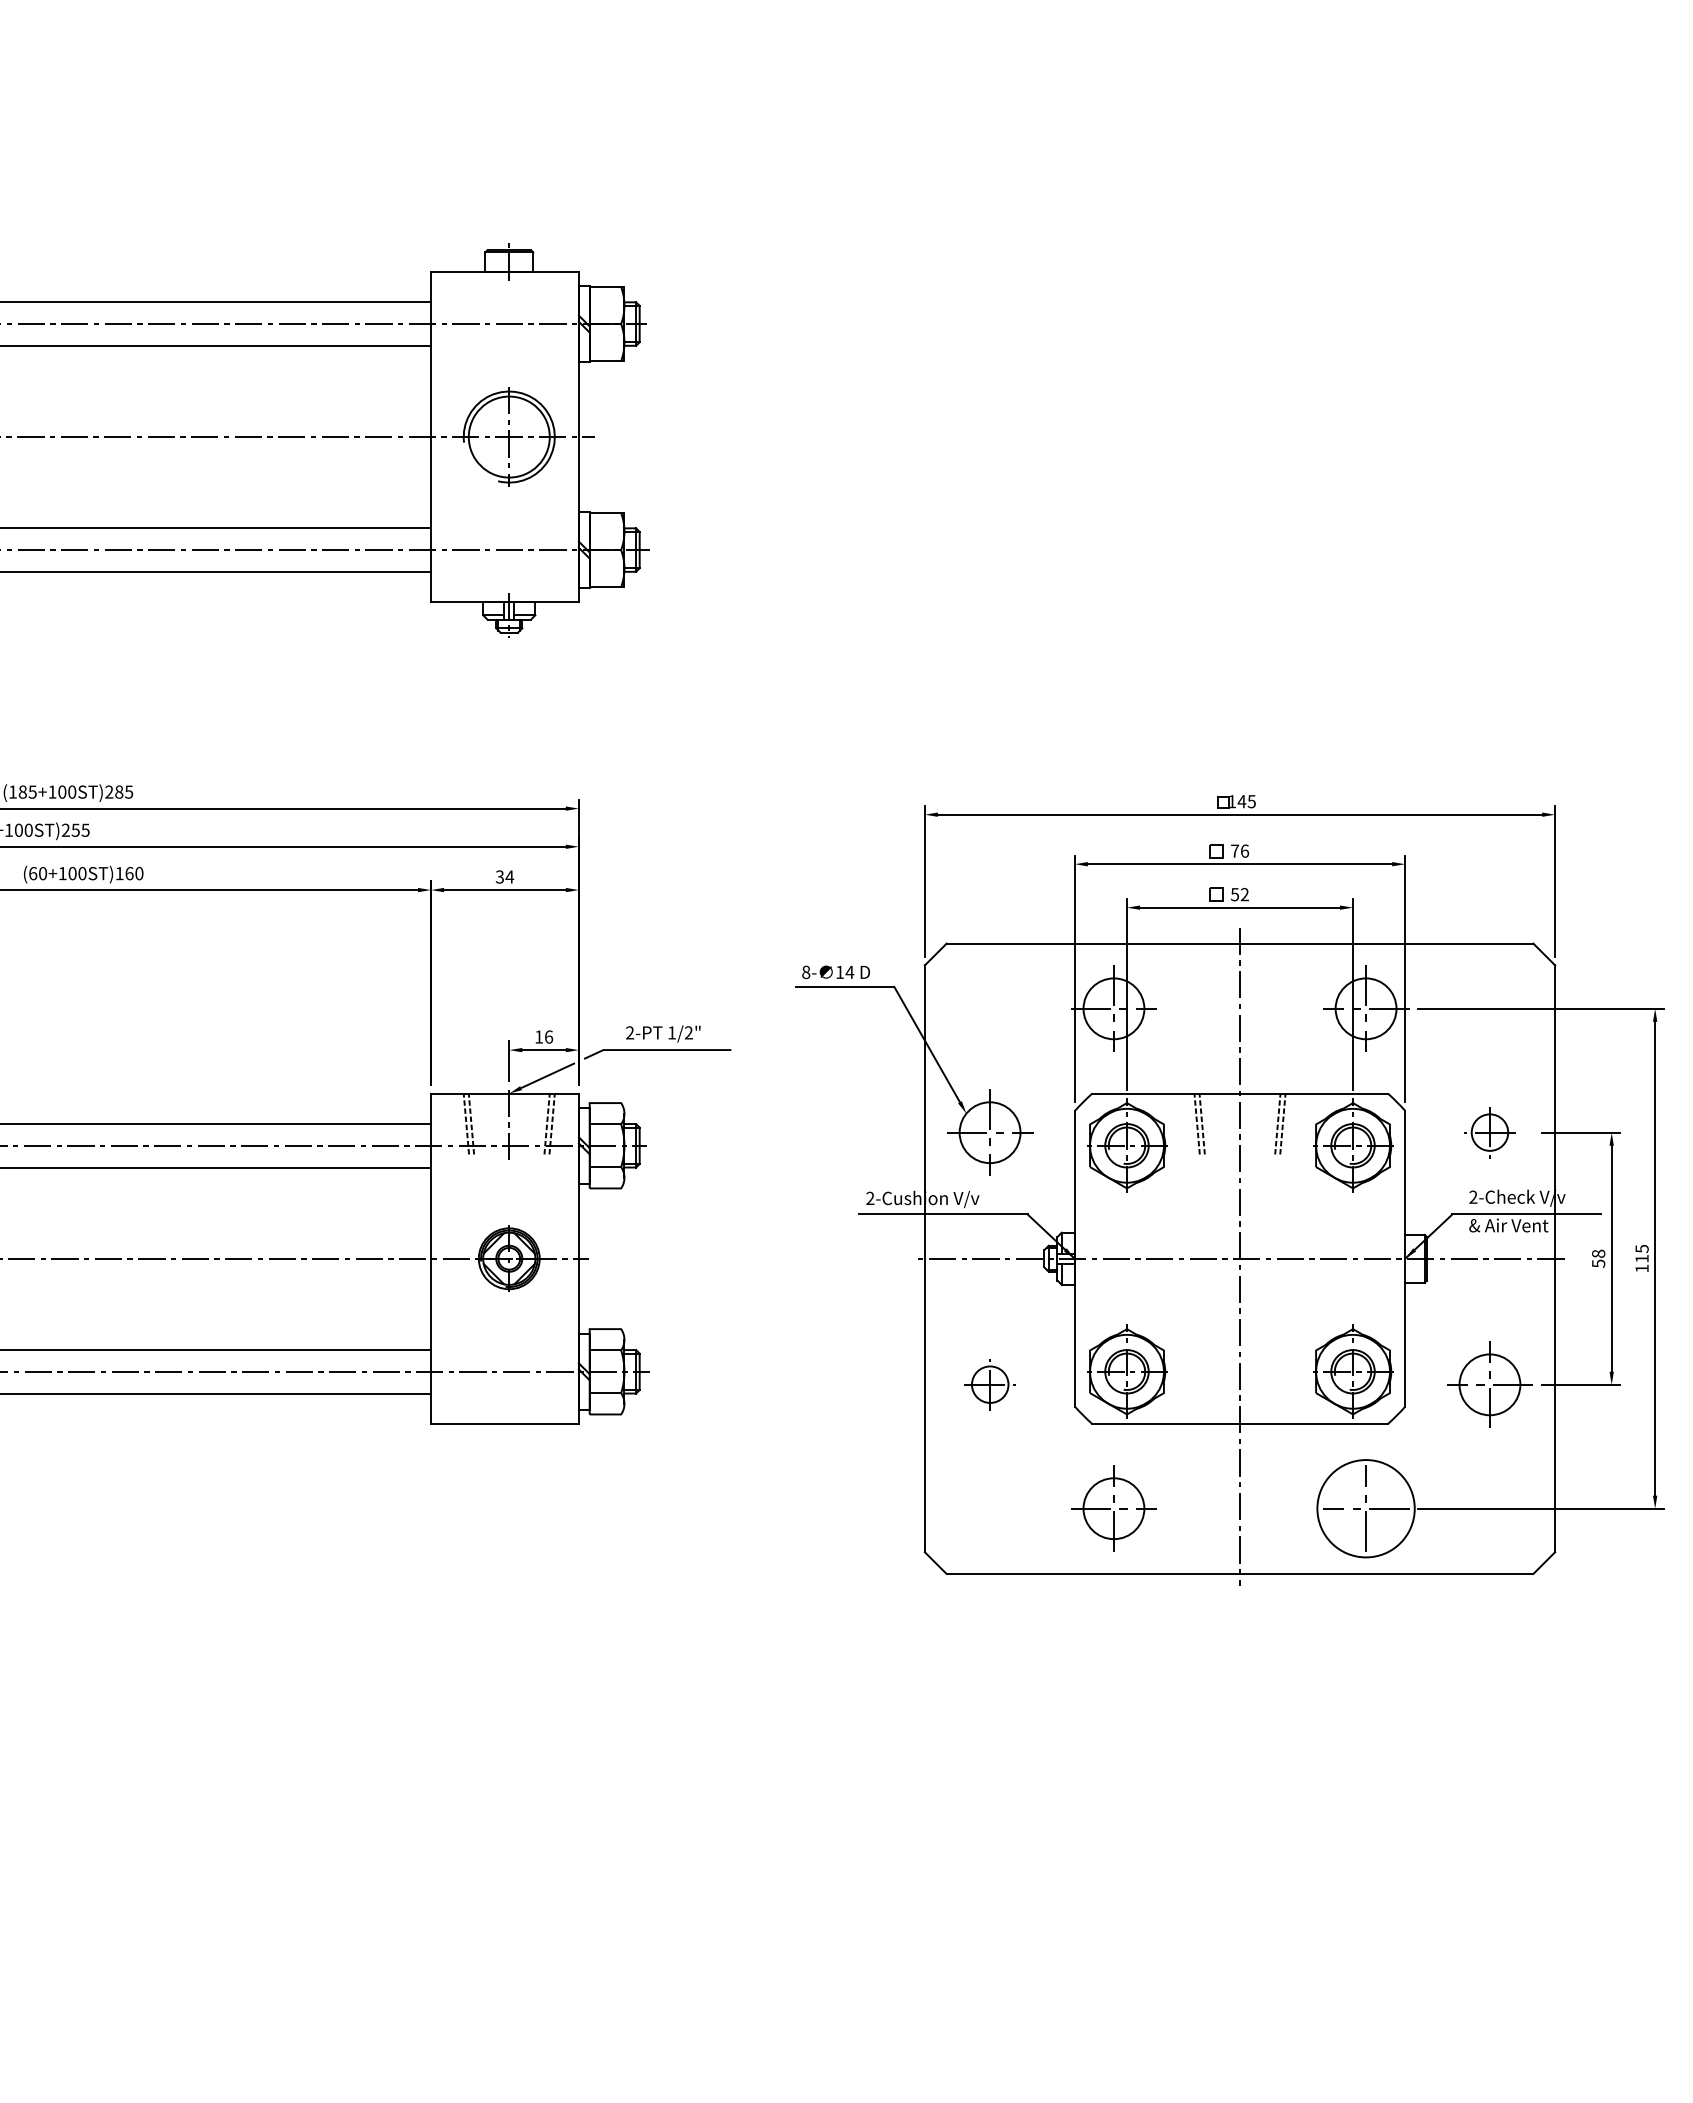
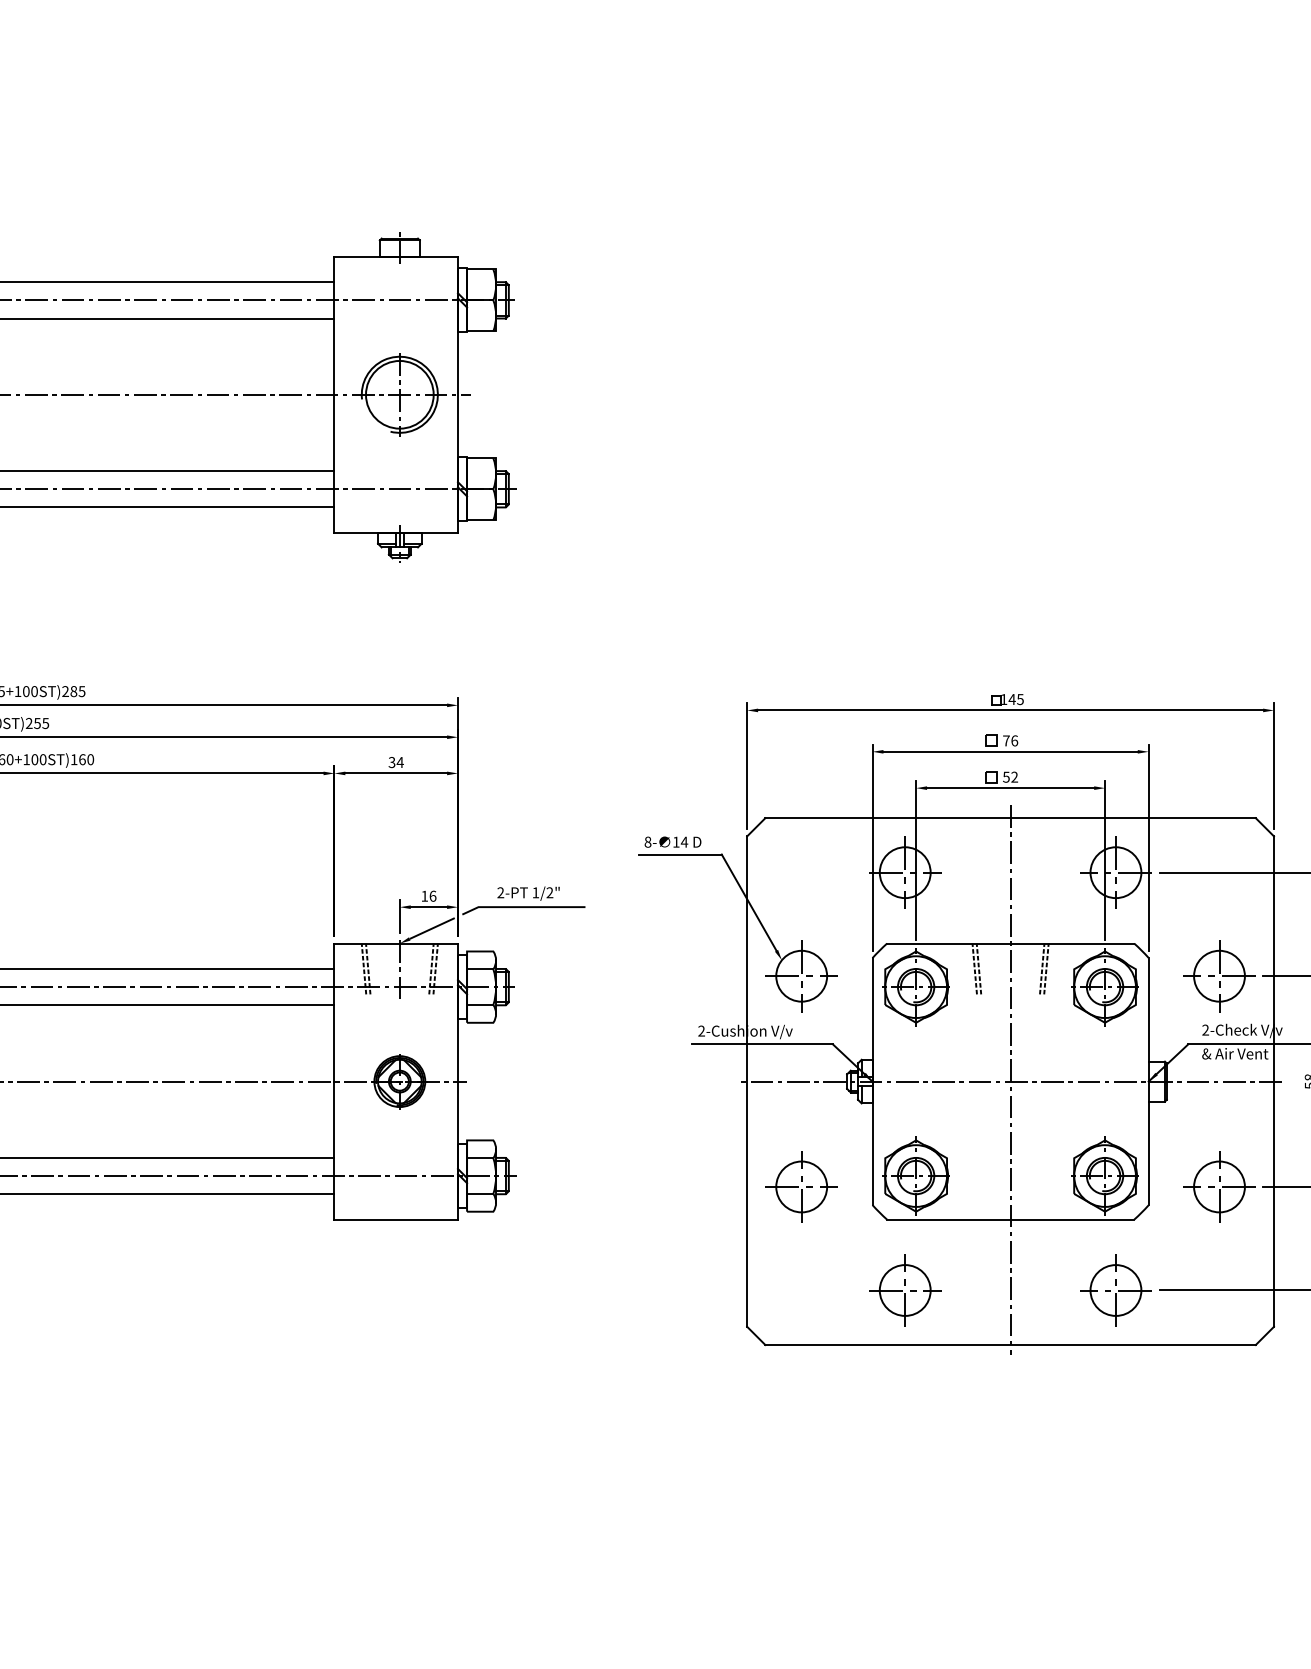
part: (1489, 1132) -> (1219, 976), size x1.67
part: (990, 1384) -> (802, 1186), size x1.67
circle: (1365, 1508) -> (1115, 1290), size x0.62

